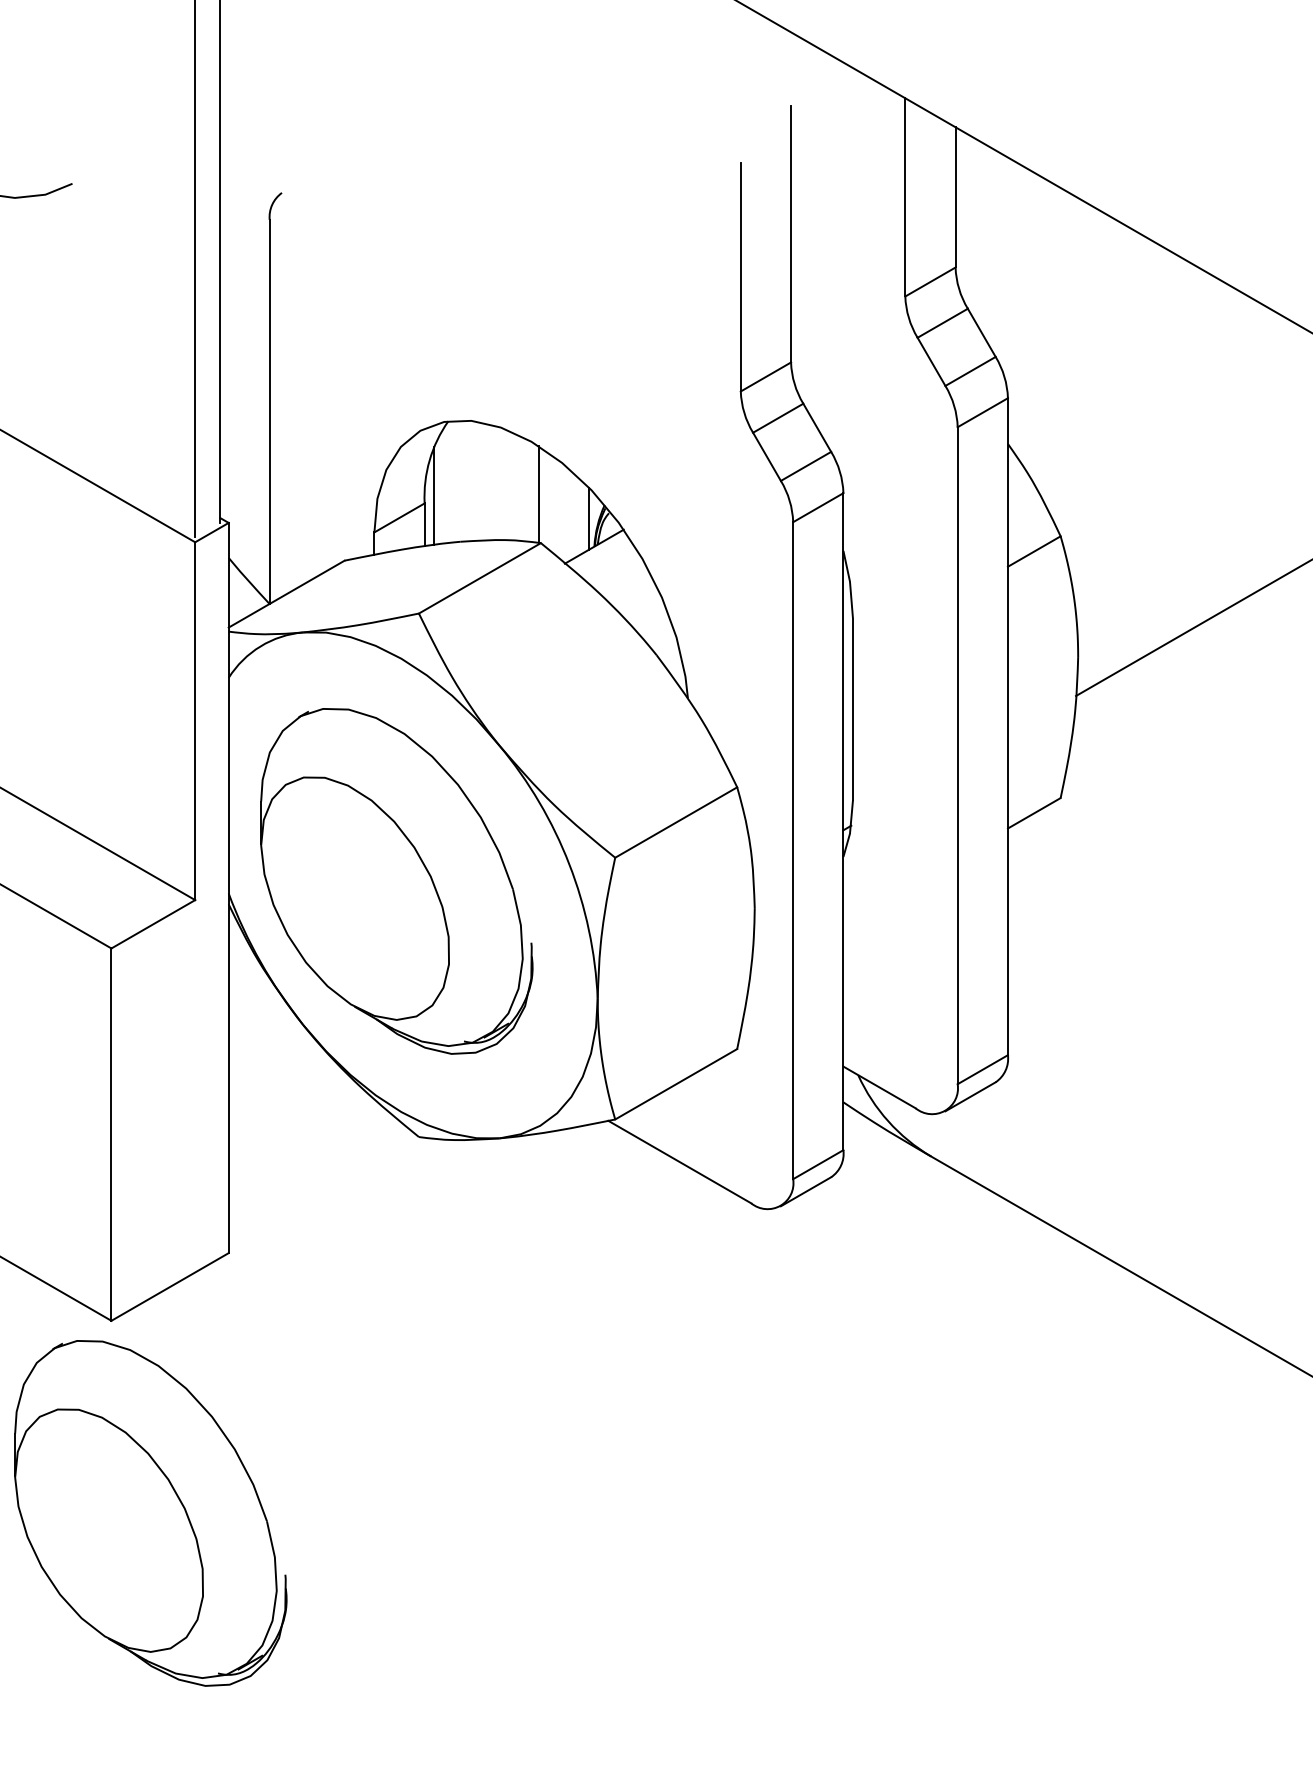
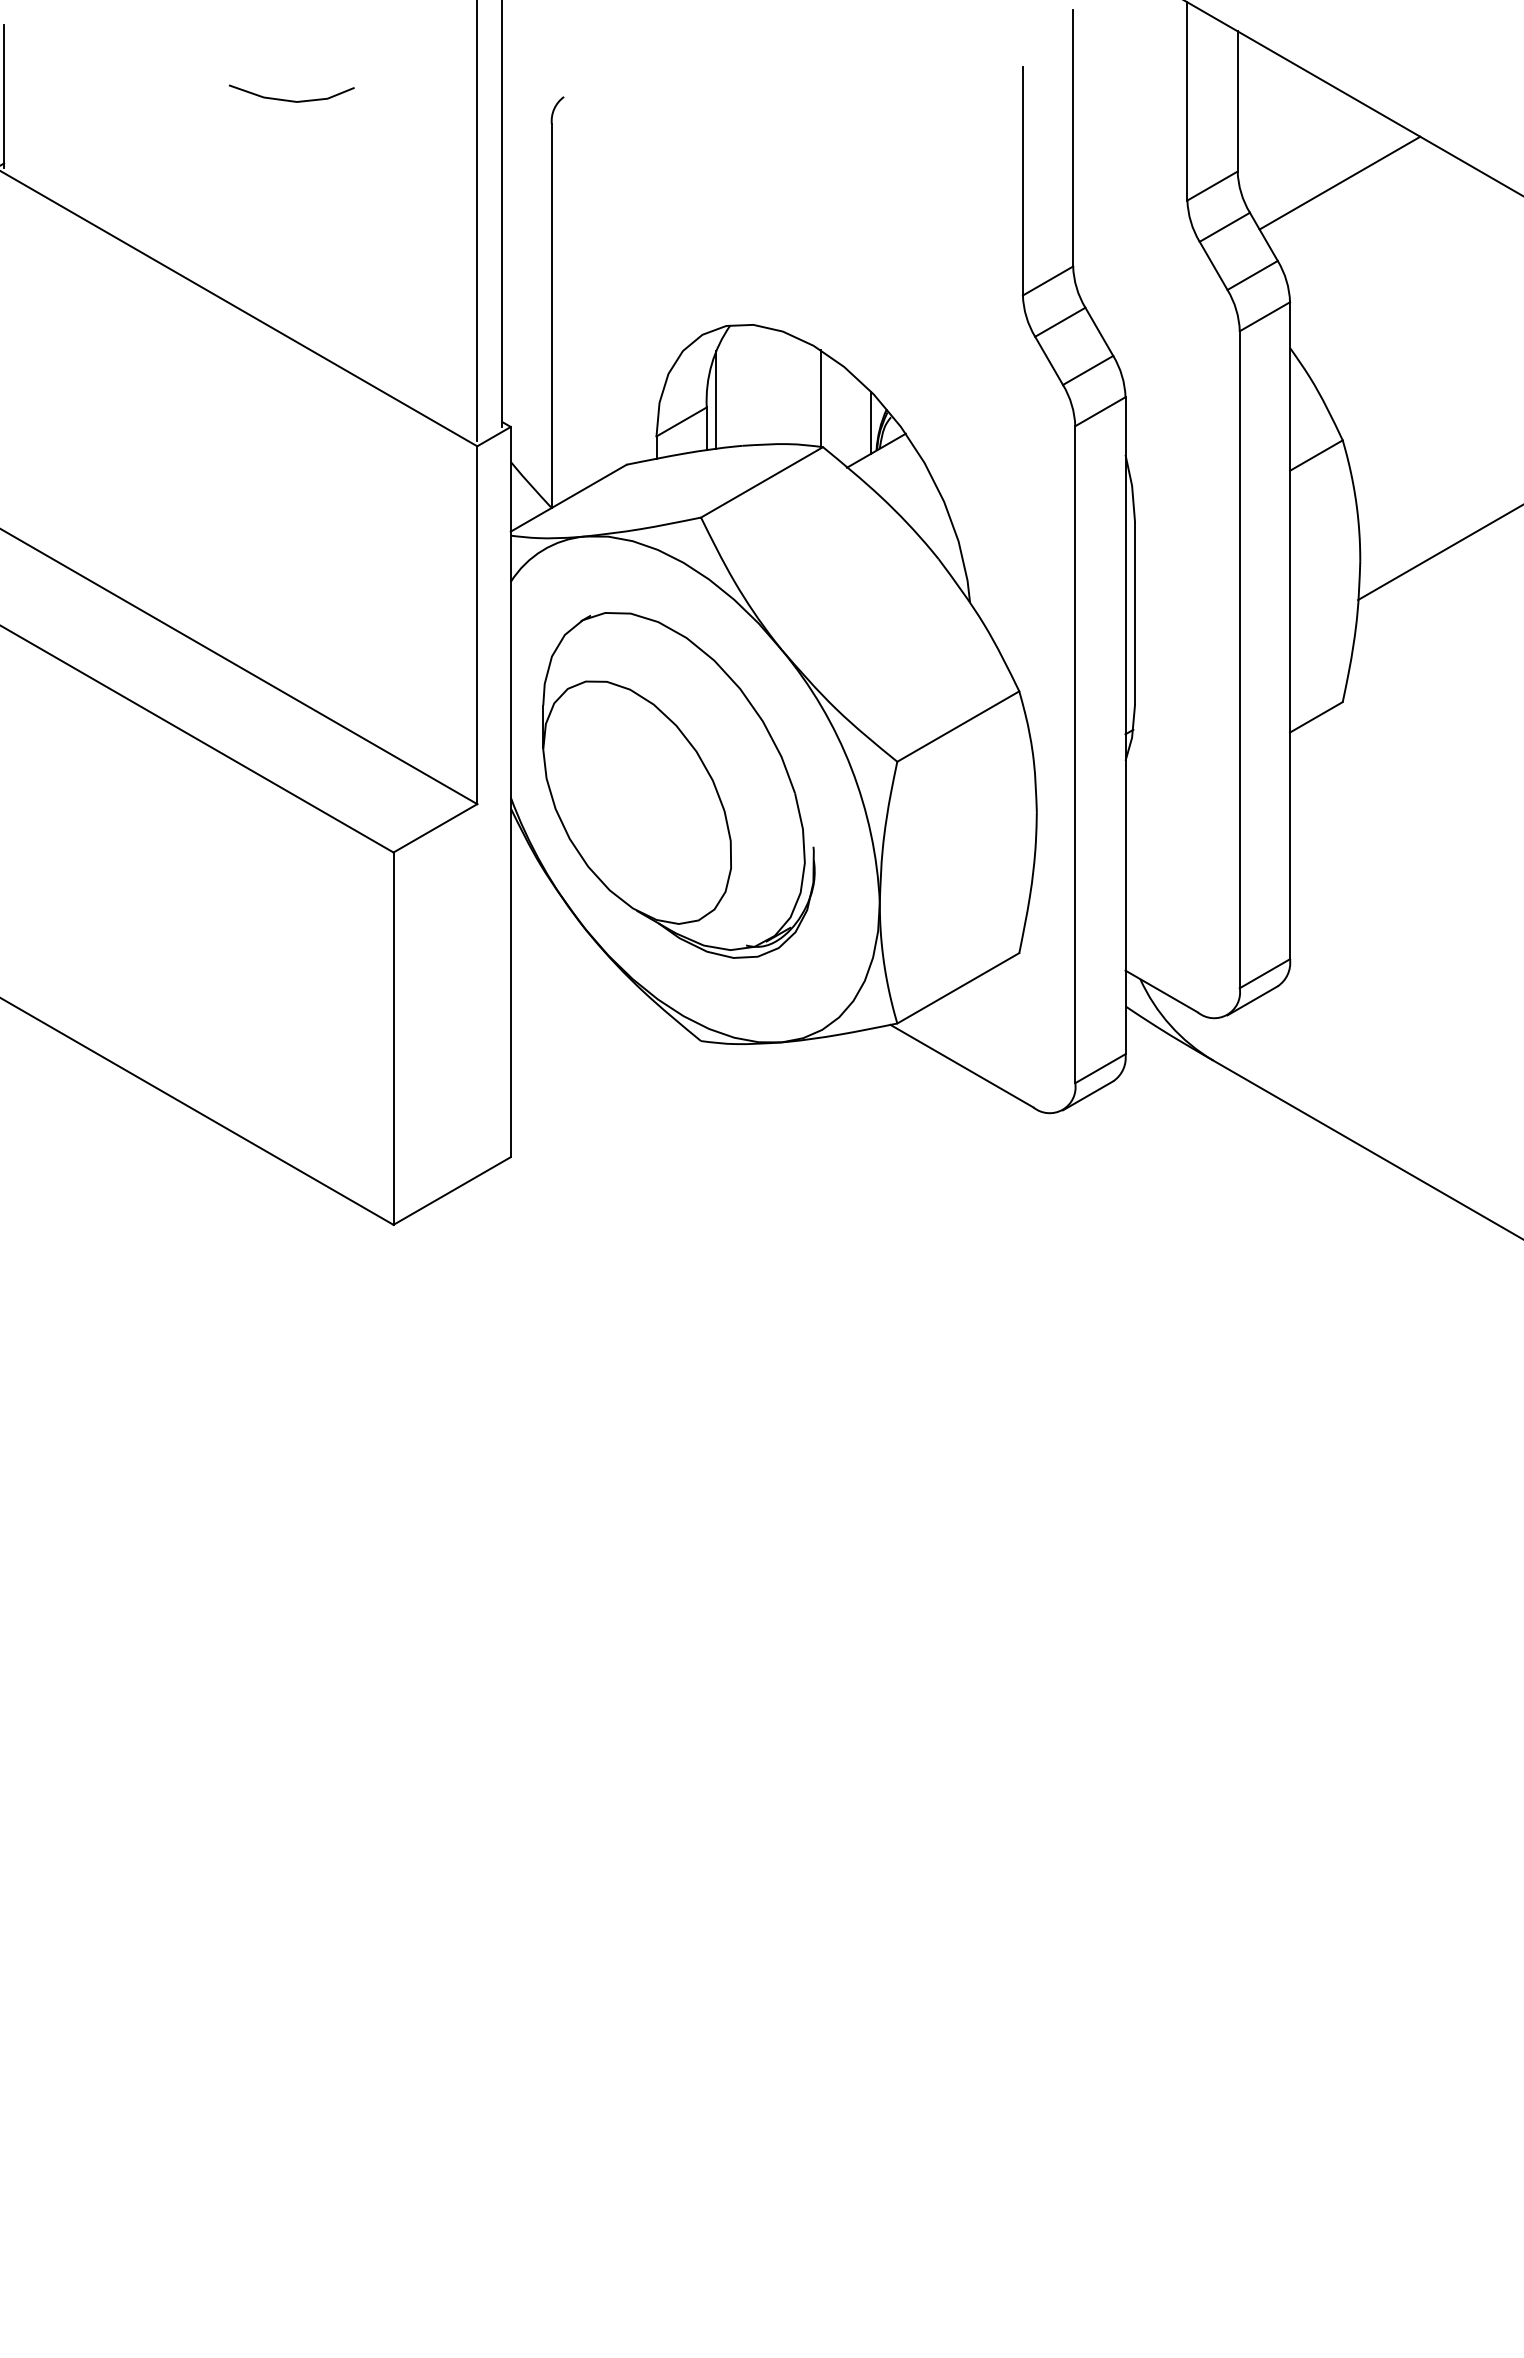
line: (1057, 278) -> (1339, 182), added
part: (150, 1513) -> (432, 1417), removed

